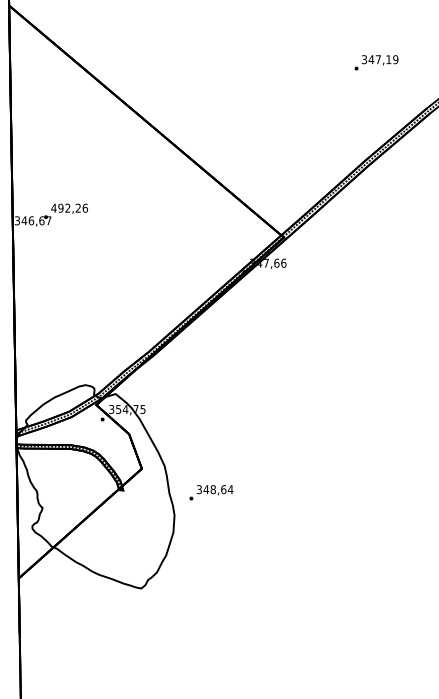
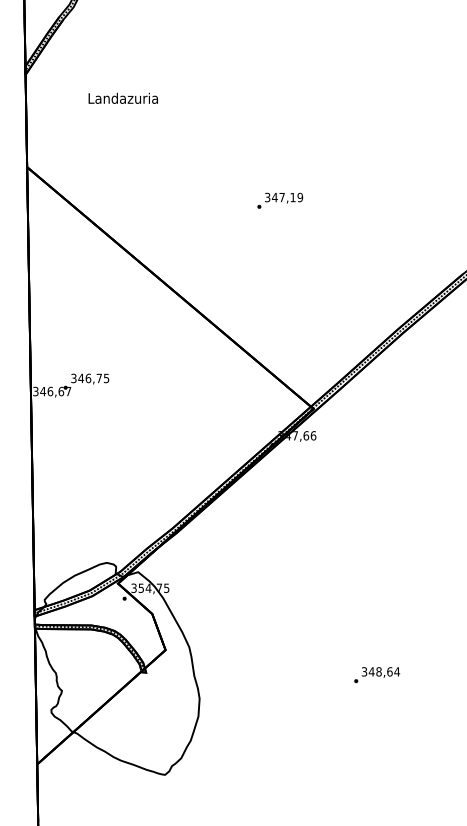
text: (376, 62) -> (280, 200), moved
text: (68, 208) -> (89, 378), 492,26 -> 346,75
text: (211, 493) -> (377, 675), moved

